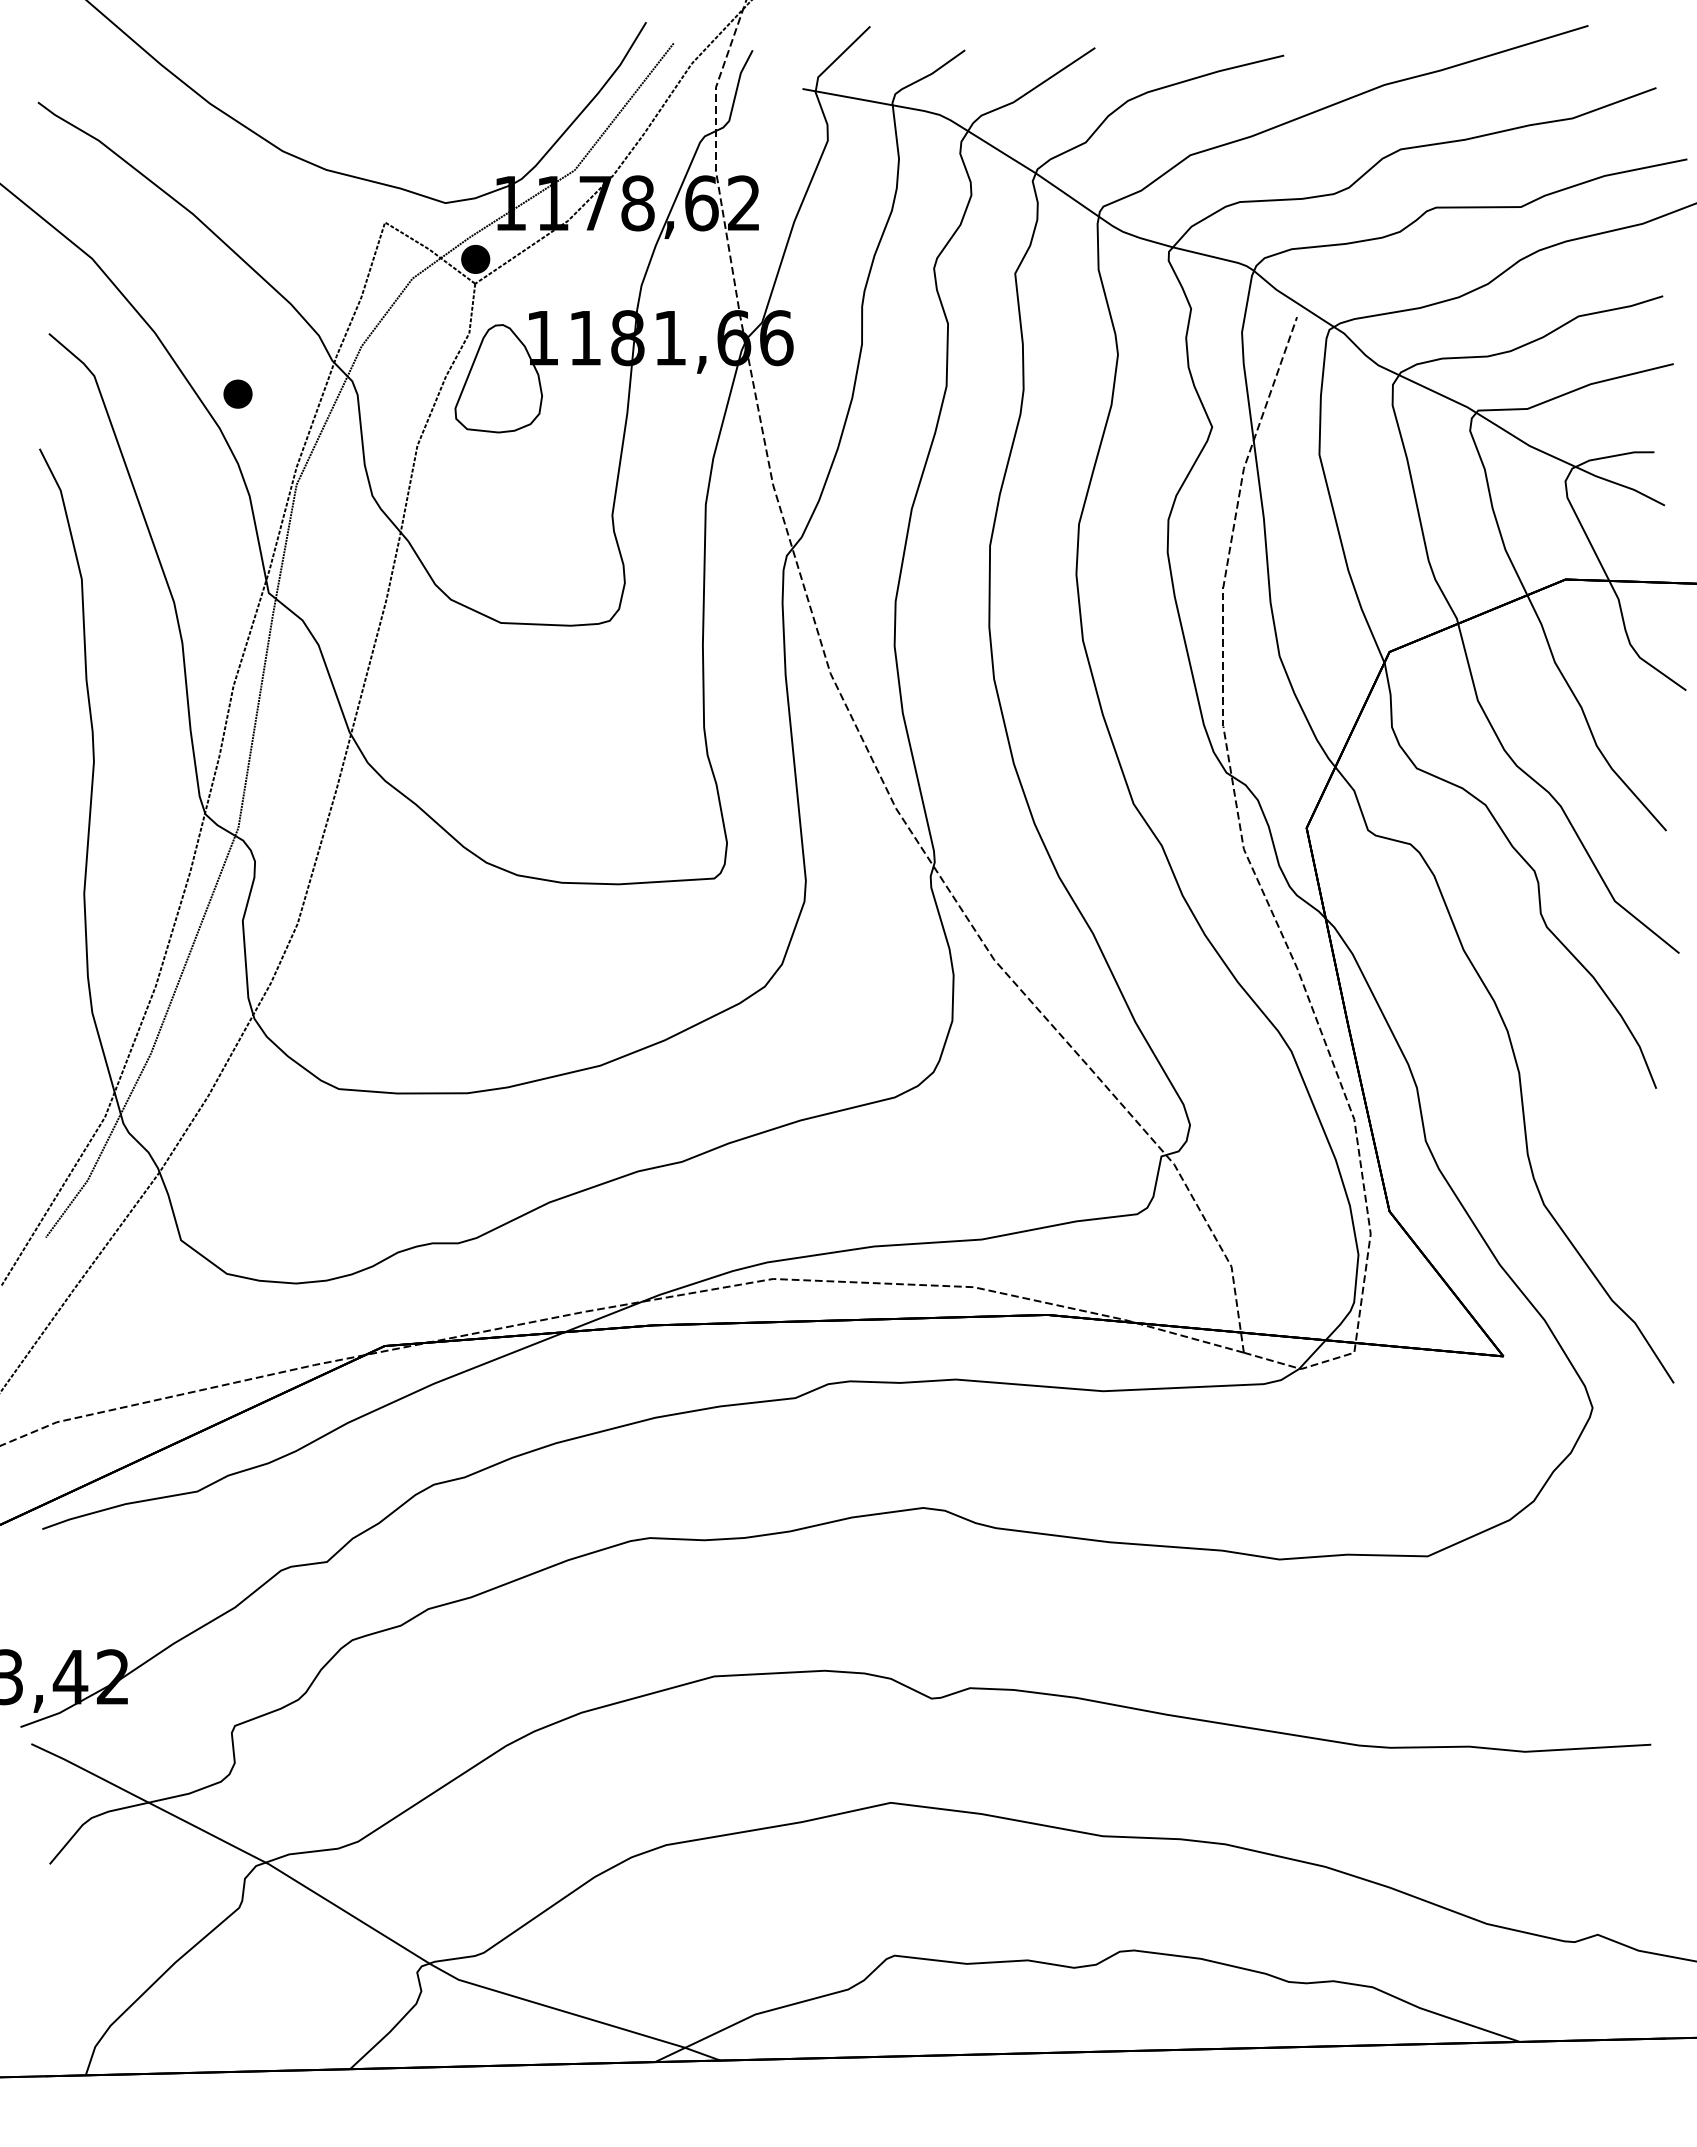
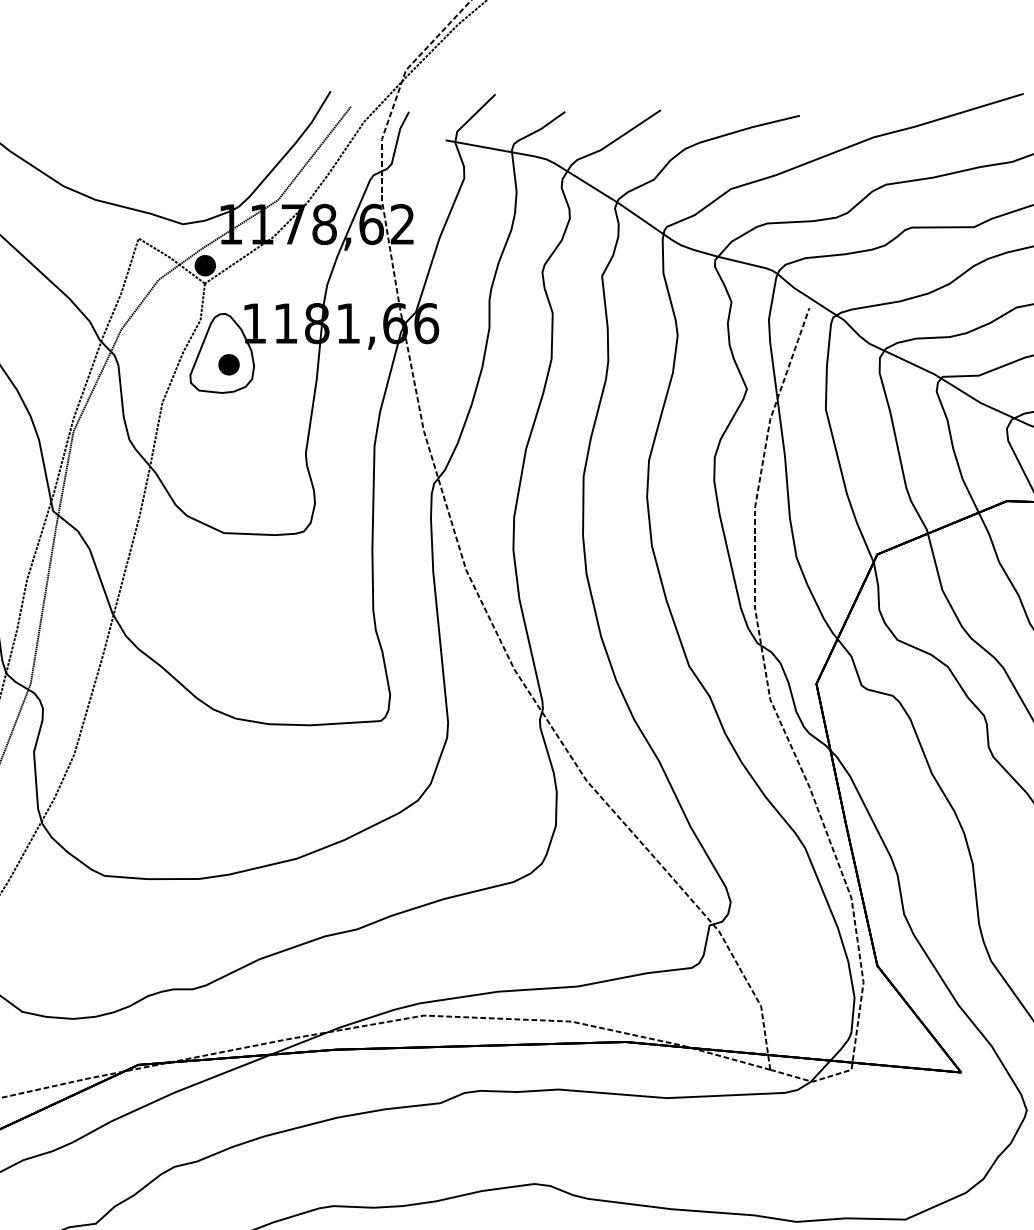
part: (237, 393) -> (228, 364), moved

